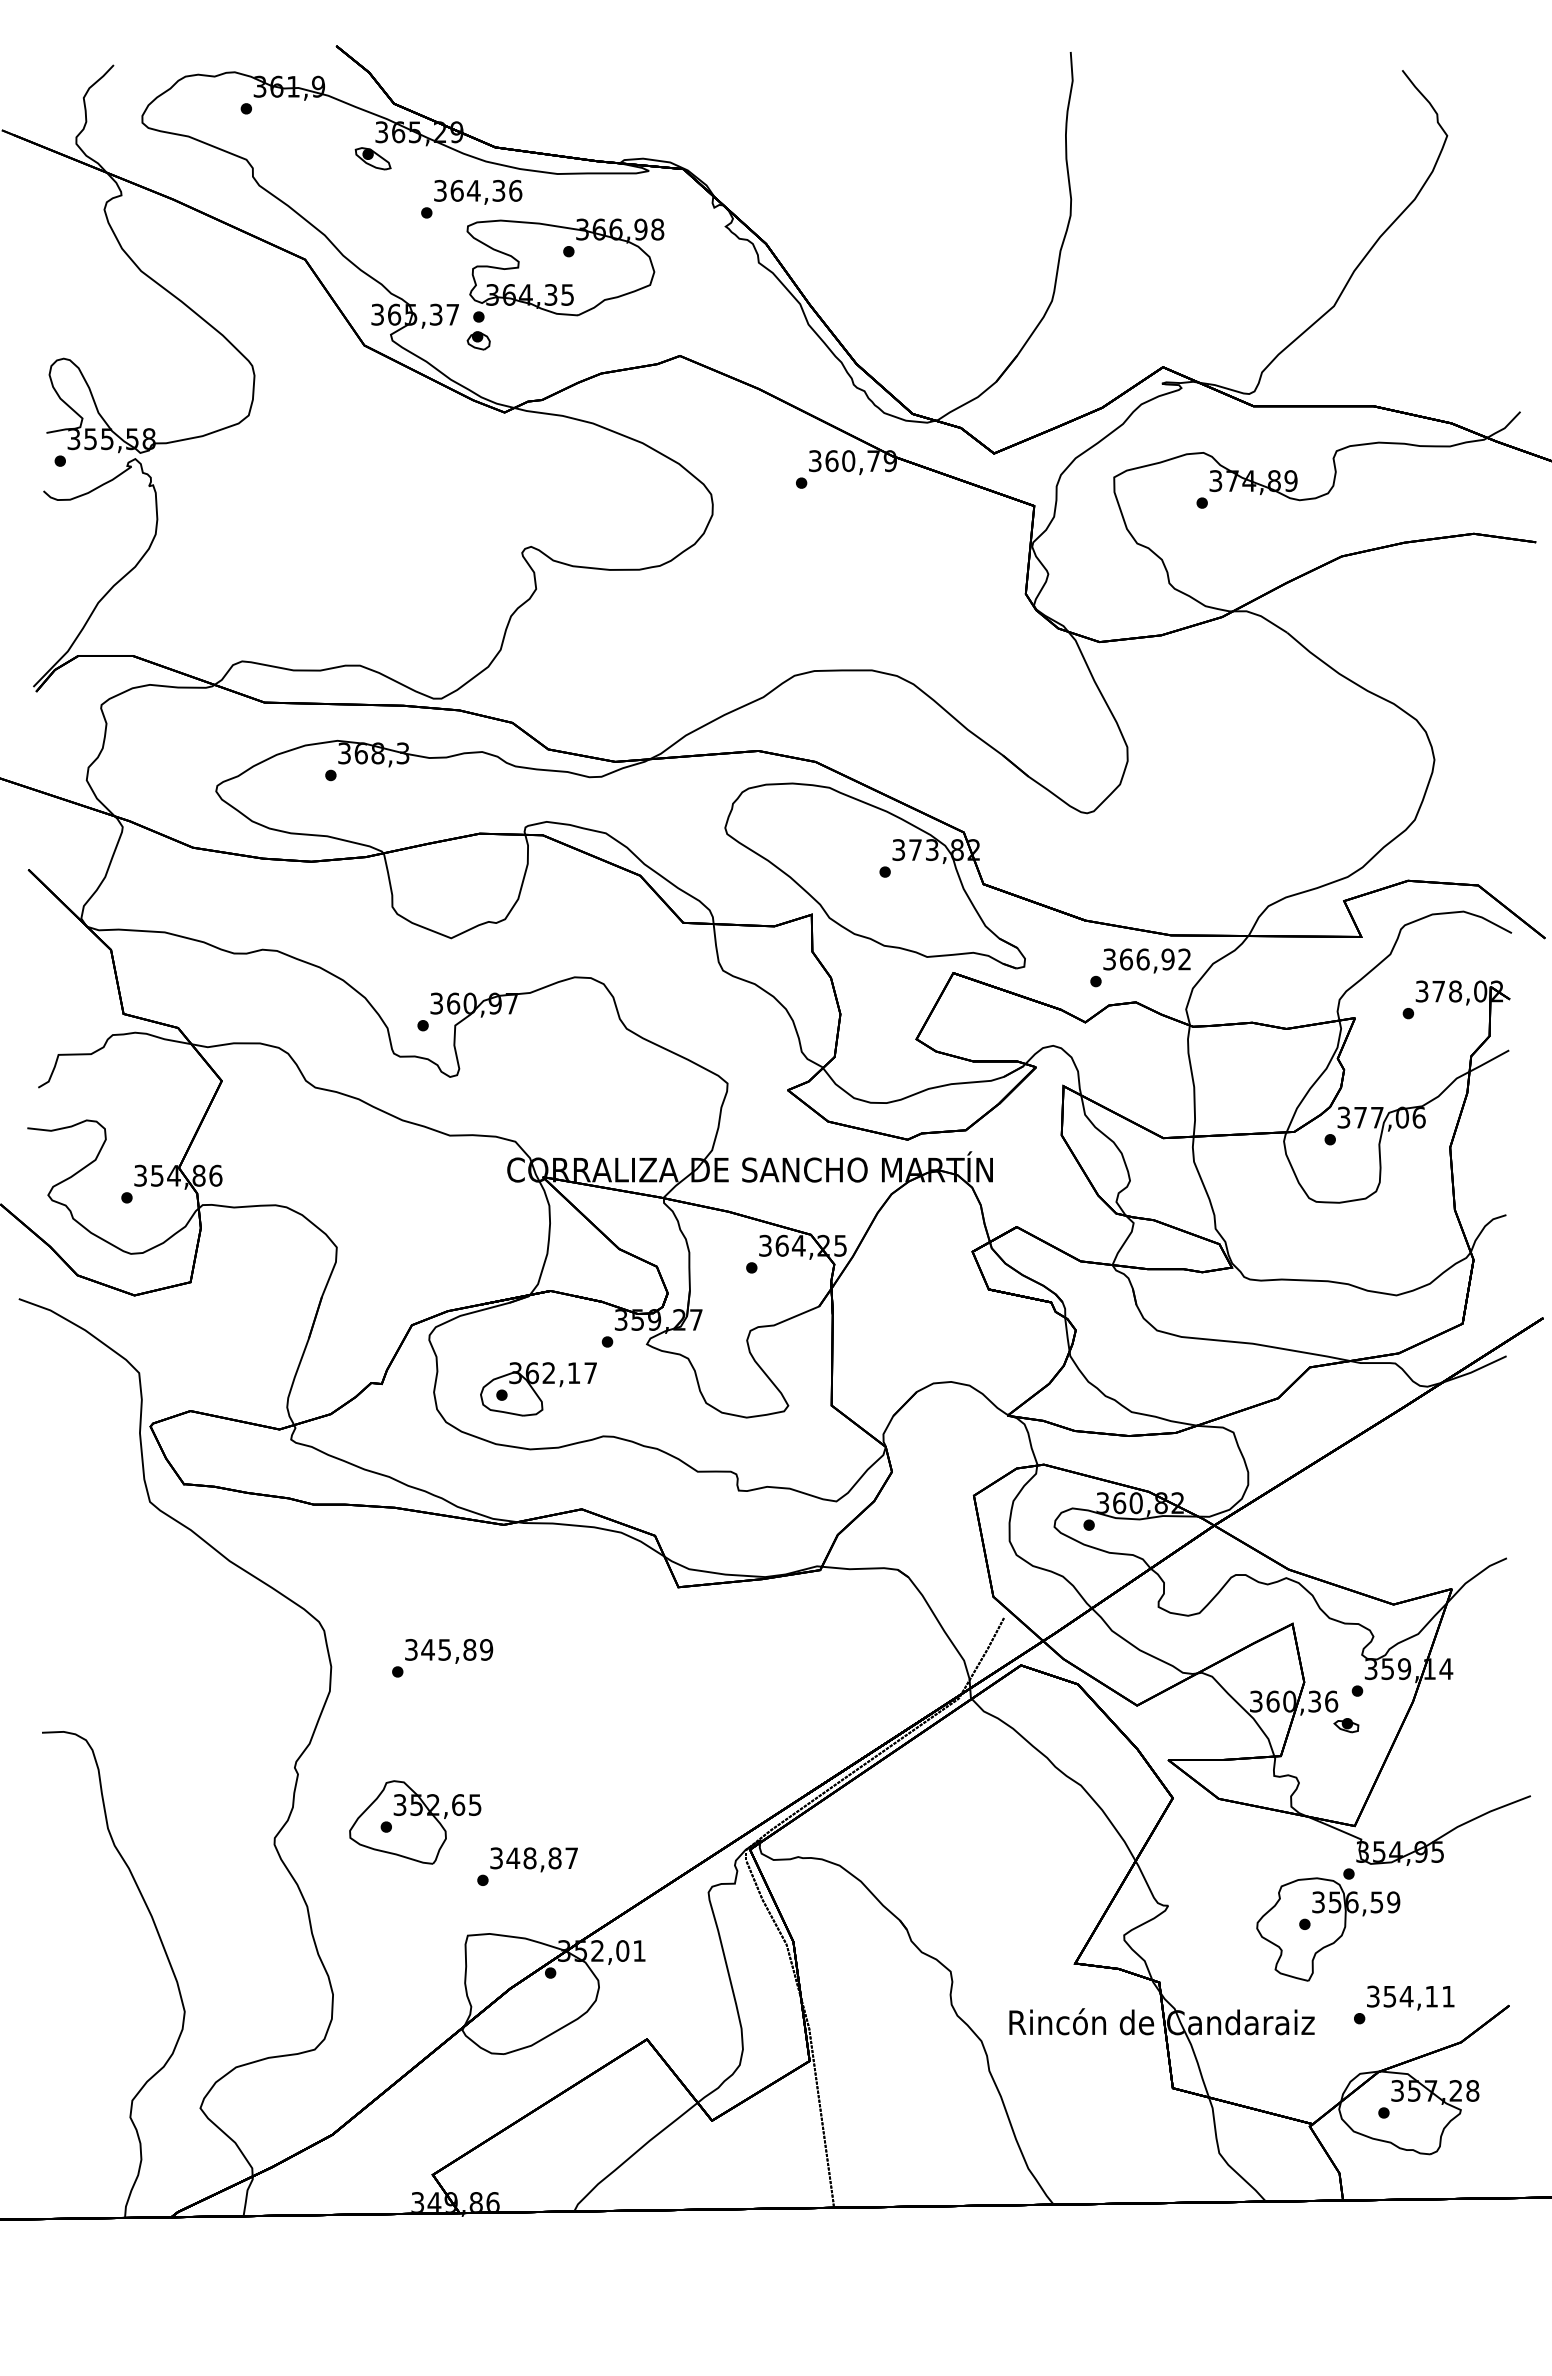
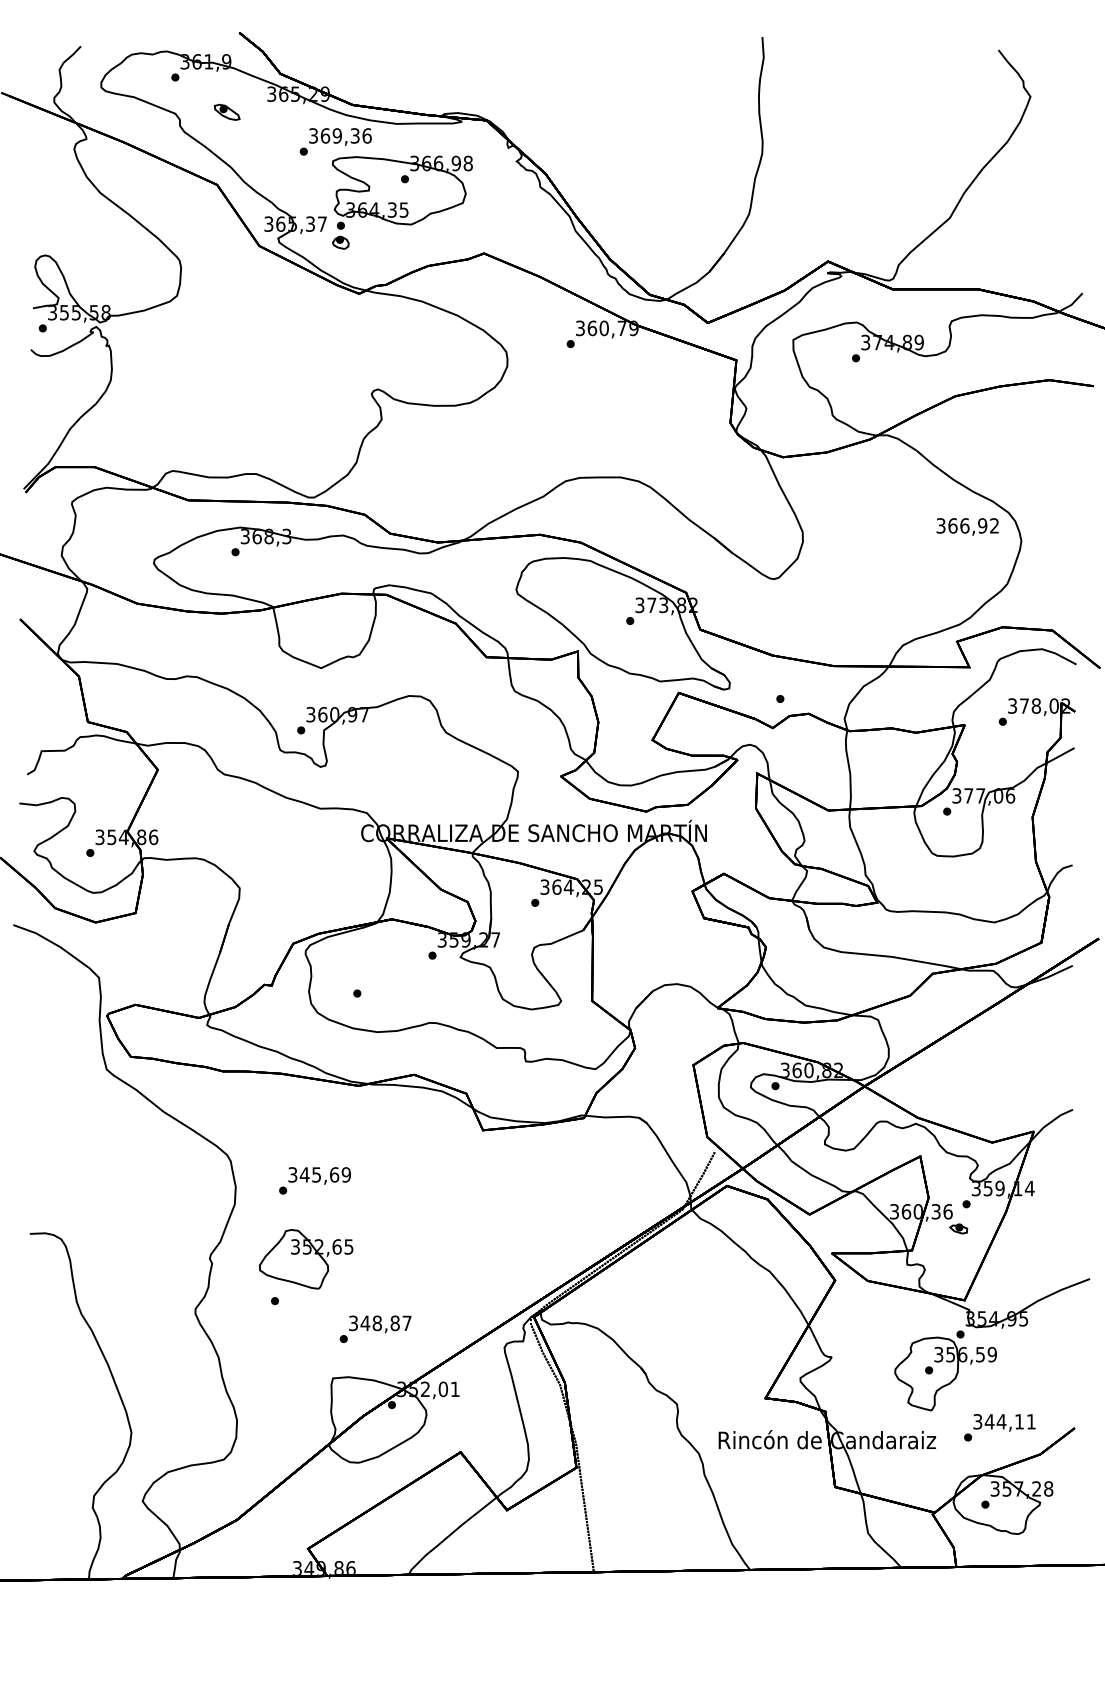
part: (372, 158) -> (226, 112), moved
text: (473, 190) -> (337, 135), 364,36 -> 369,36
text: (1146, 960) -> (967, 526), moved
part: (538, 1389) -> (383, 989), removed
text: (469, 1649) -> (334, 1174), 345,89 -> 345,69
part: (415, 1822) -> (306, 1259), moved
text: (1389, 1996) -> (989, 1421), 354,11 -> 344,11

